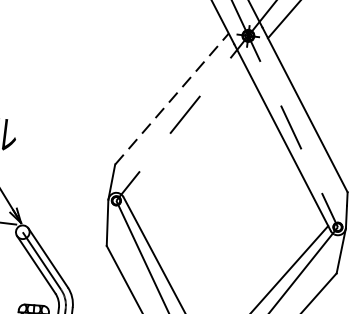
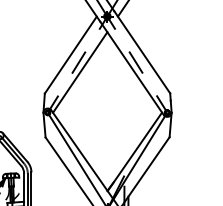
line: (173, 98) -> (71, 54), dashed -> solid
line: (186, 133) -> (80, 72), added

